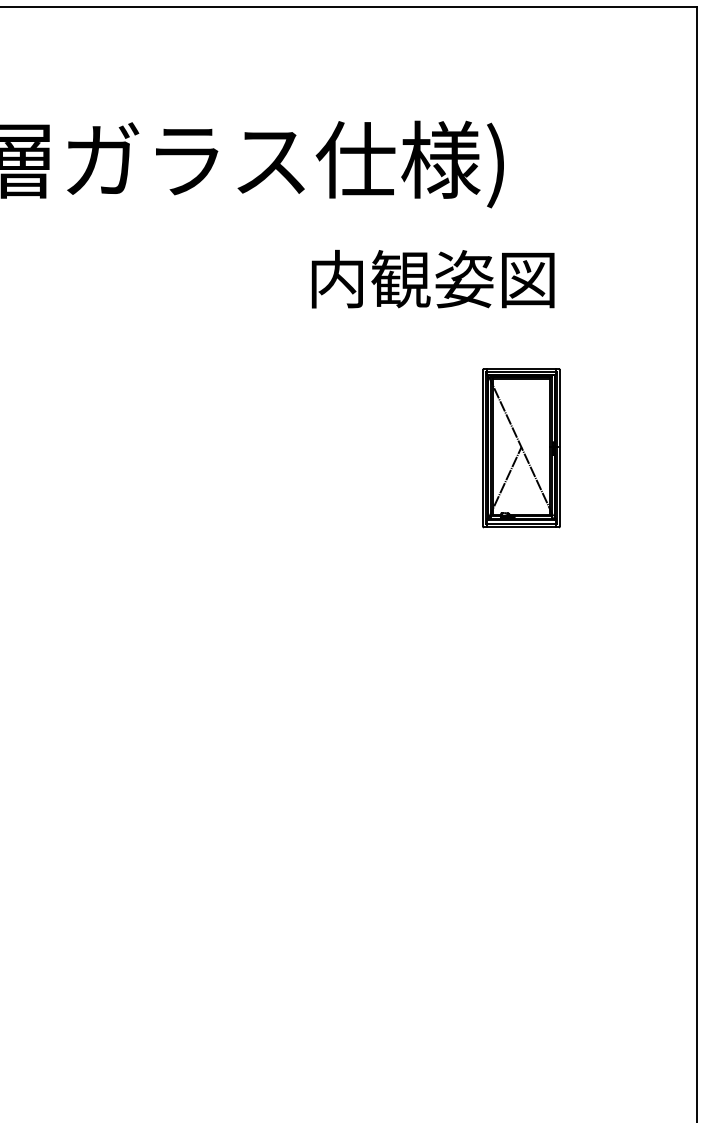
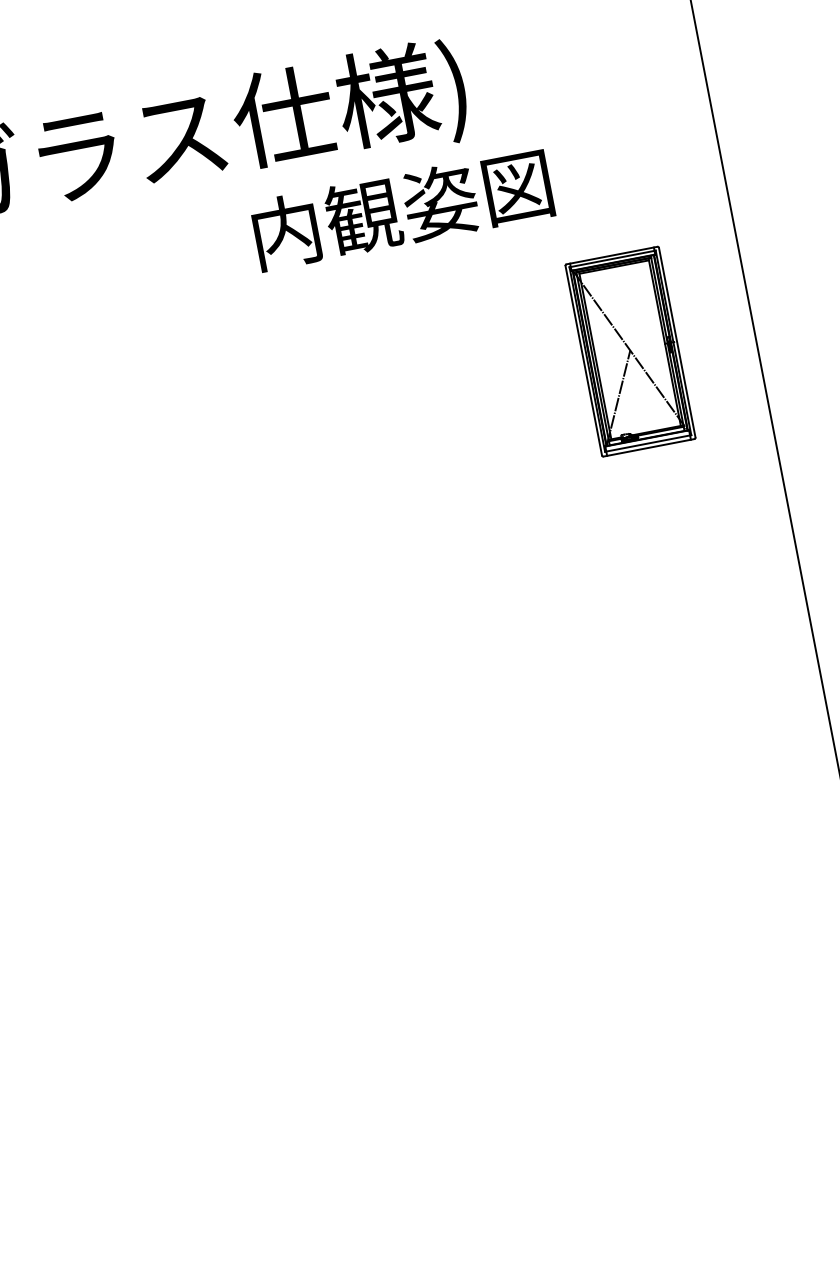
text: (432, 278) -> (401, 208), moved
part: (521, 448) -> (630, 352), moved

